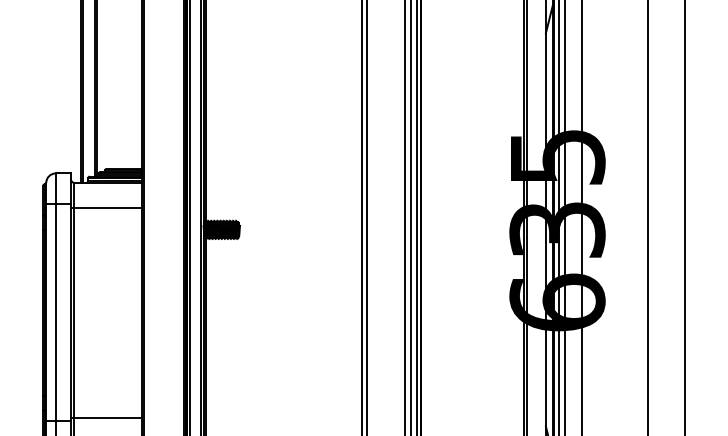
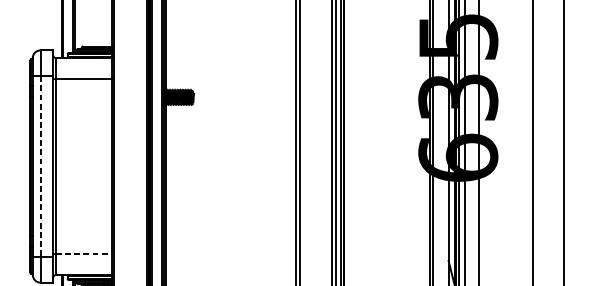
line: (55, 313) -> (40, 166), solid -> dashed
line: (107, 418) -> (83, 254), solid -> dashed

